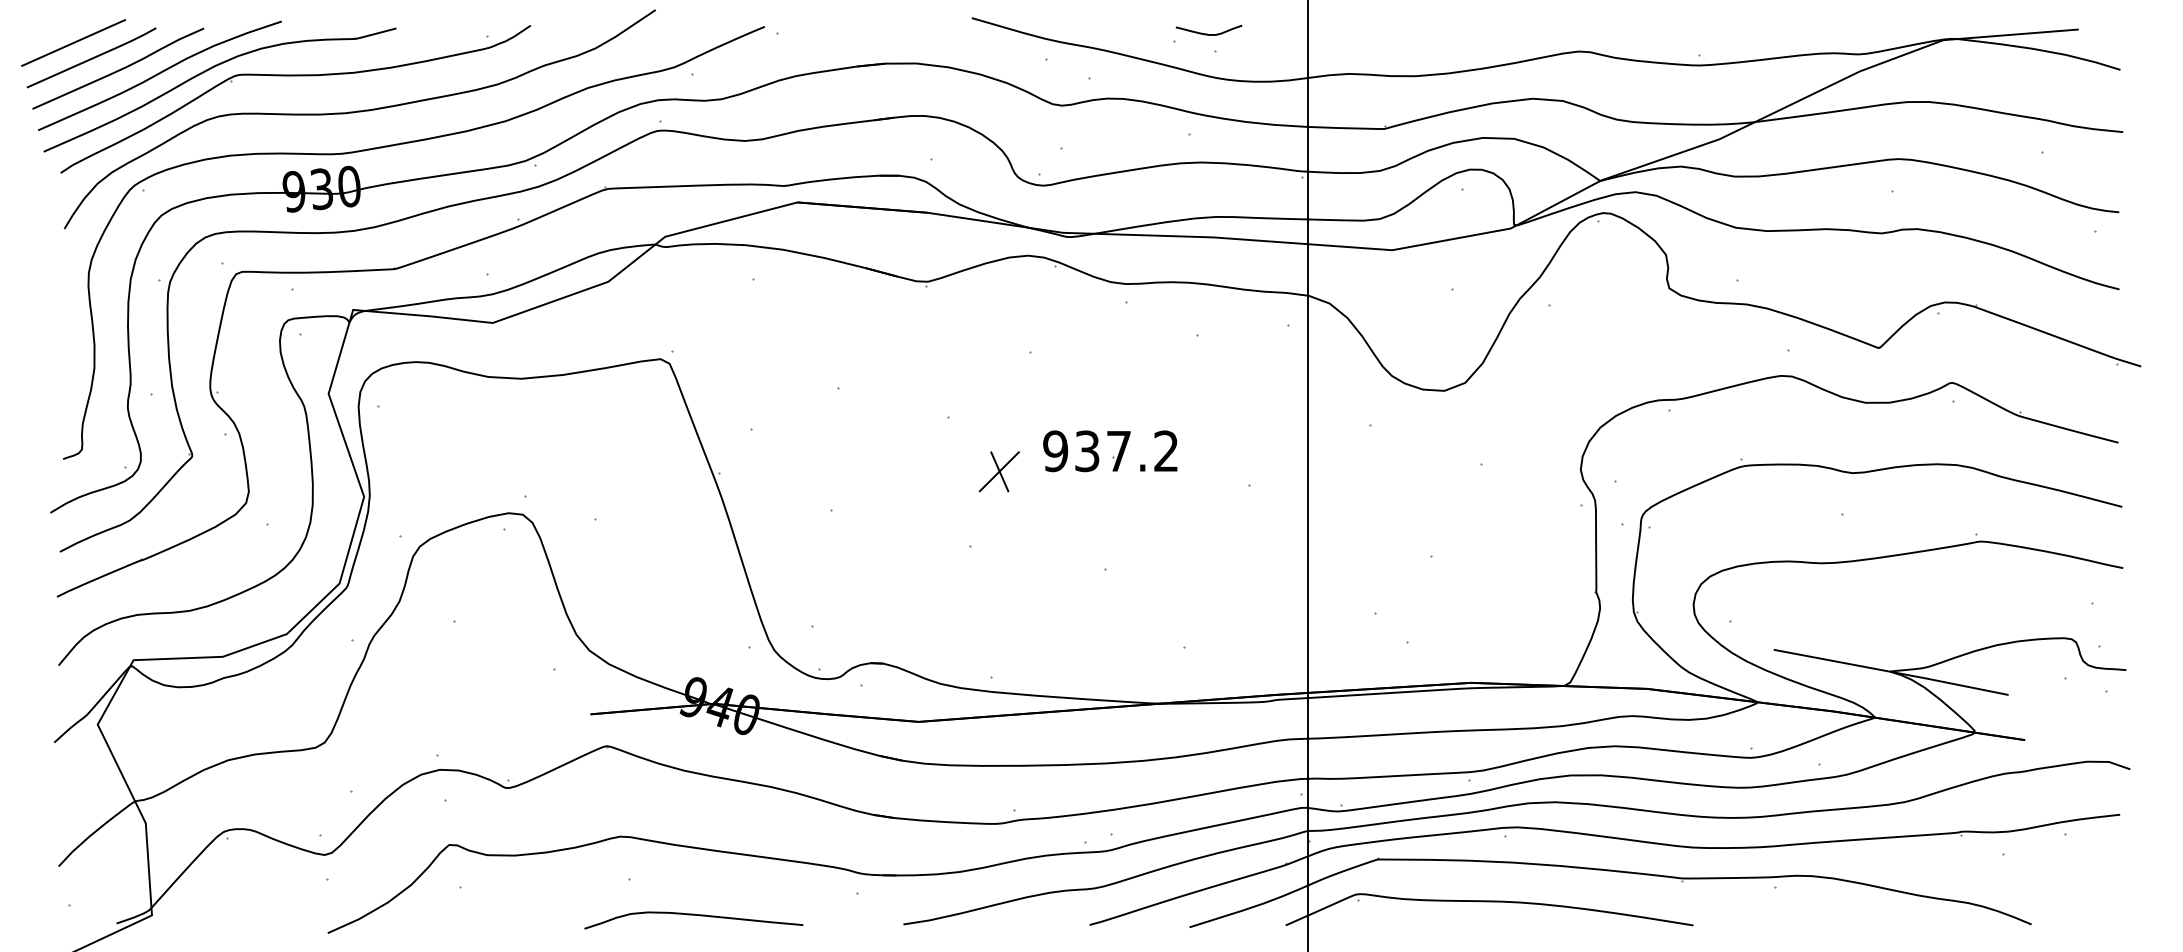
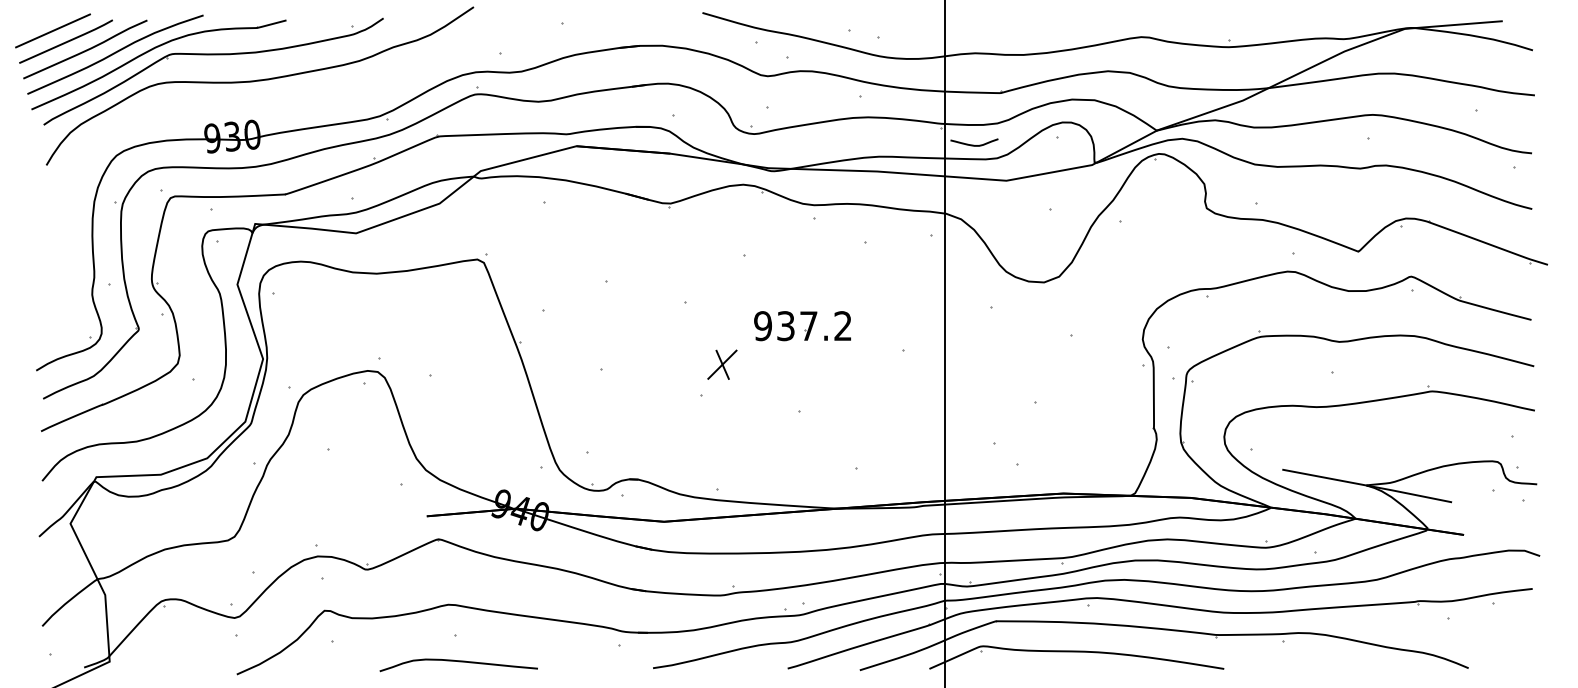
curve: (1207, 33) -> (973, 144), moved
part: (393, 146) -> (284, 105), removed
part: (998, 471) -> (721, 364), moved
curve: (693, 915) -> (458, 661), moved

